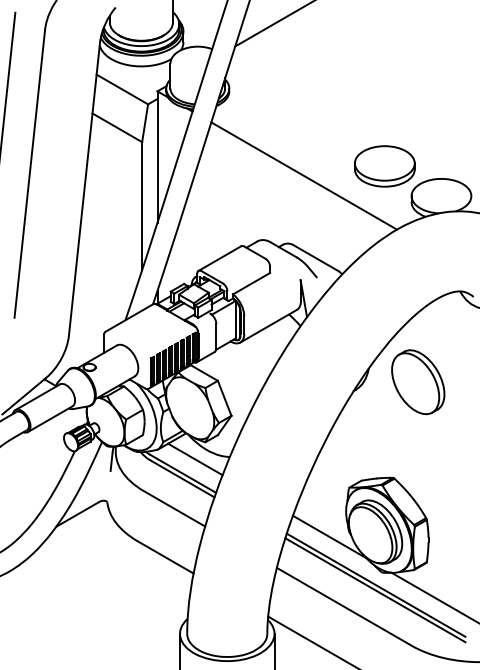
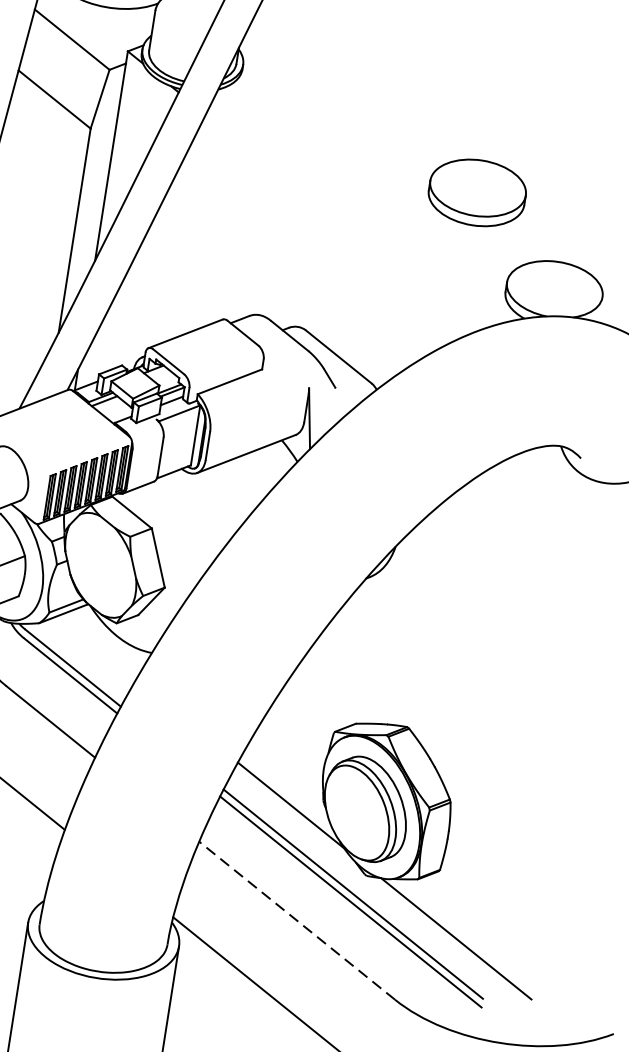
part: (384, 166) -> (476, 192), moved
line: (304, 175) -> (341, 222), removed
part: (418, 382) -> (471, 581), removed
line: (195, 459) -> (96, 648), removed
line: (344, 606) -> (297, 920), solid -> dashed

